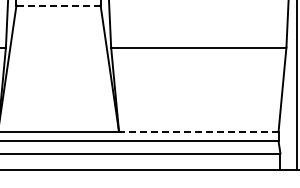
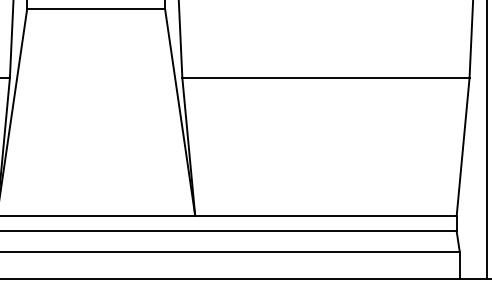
line: (58, 5) -> (96, 8), dashed -> solid
line: (198, 131) -> (325, 215), dashed -> solid

